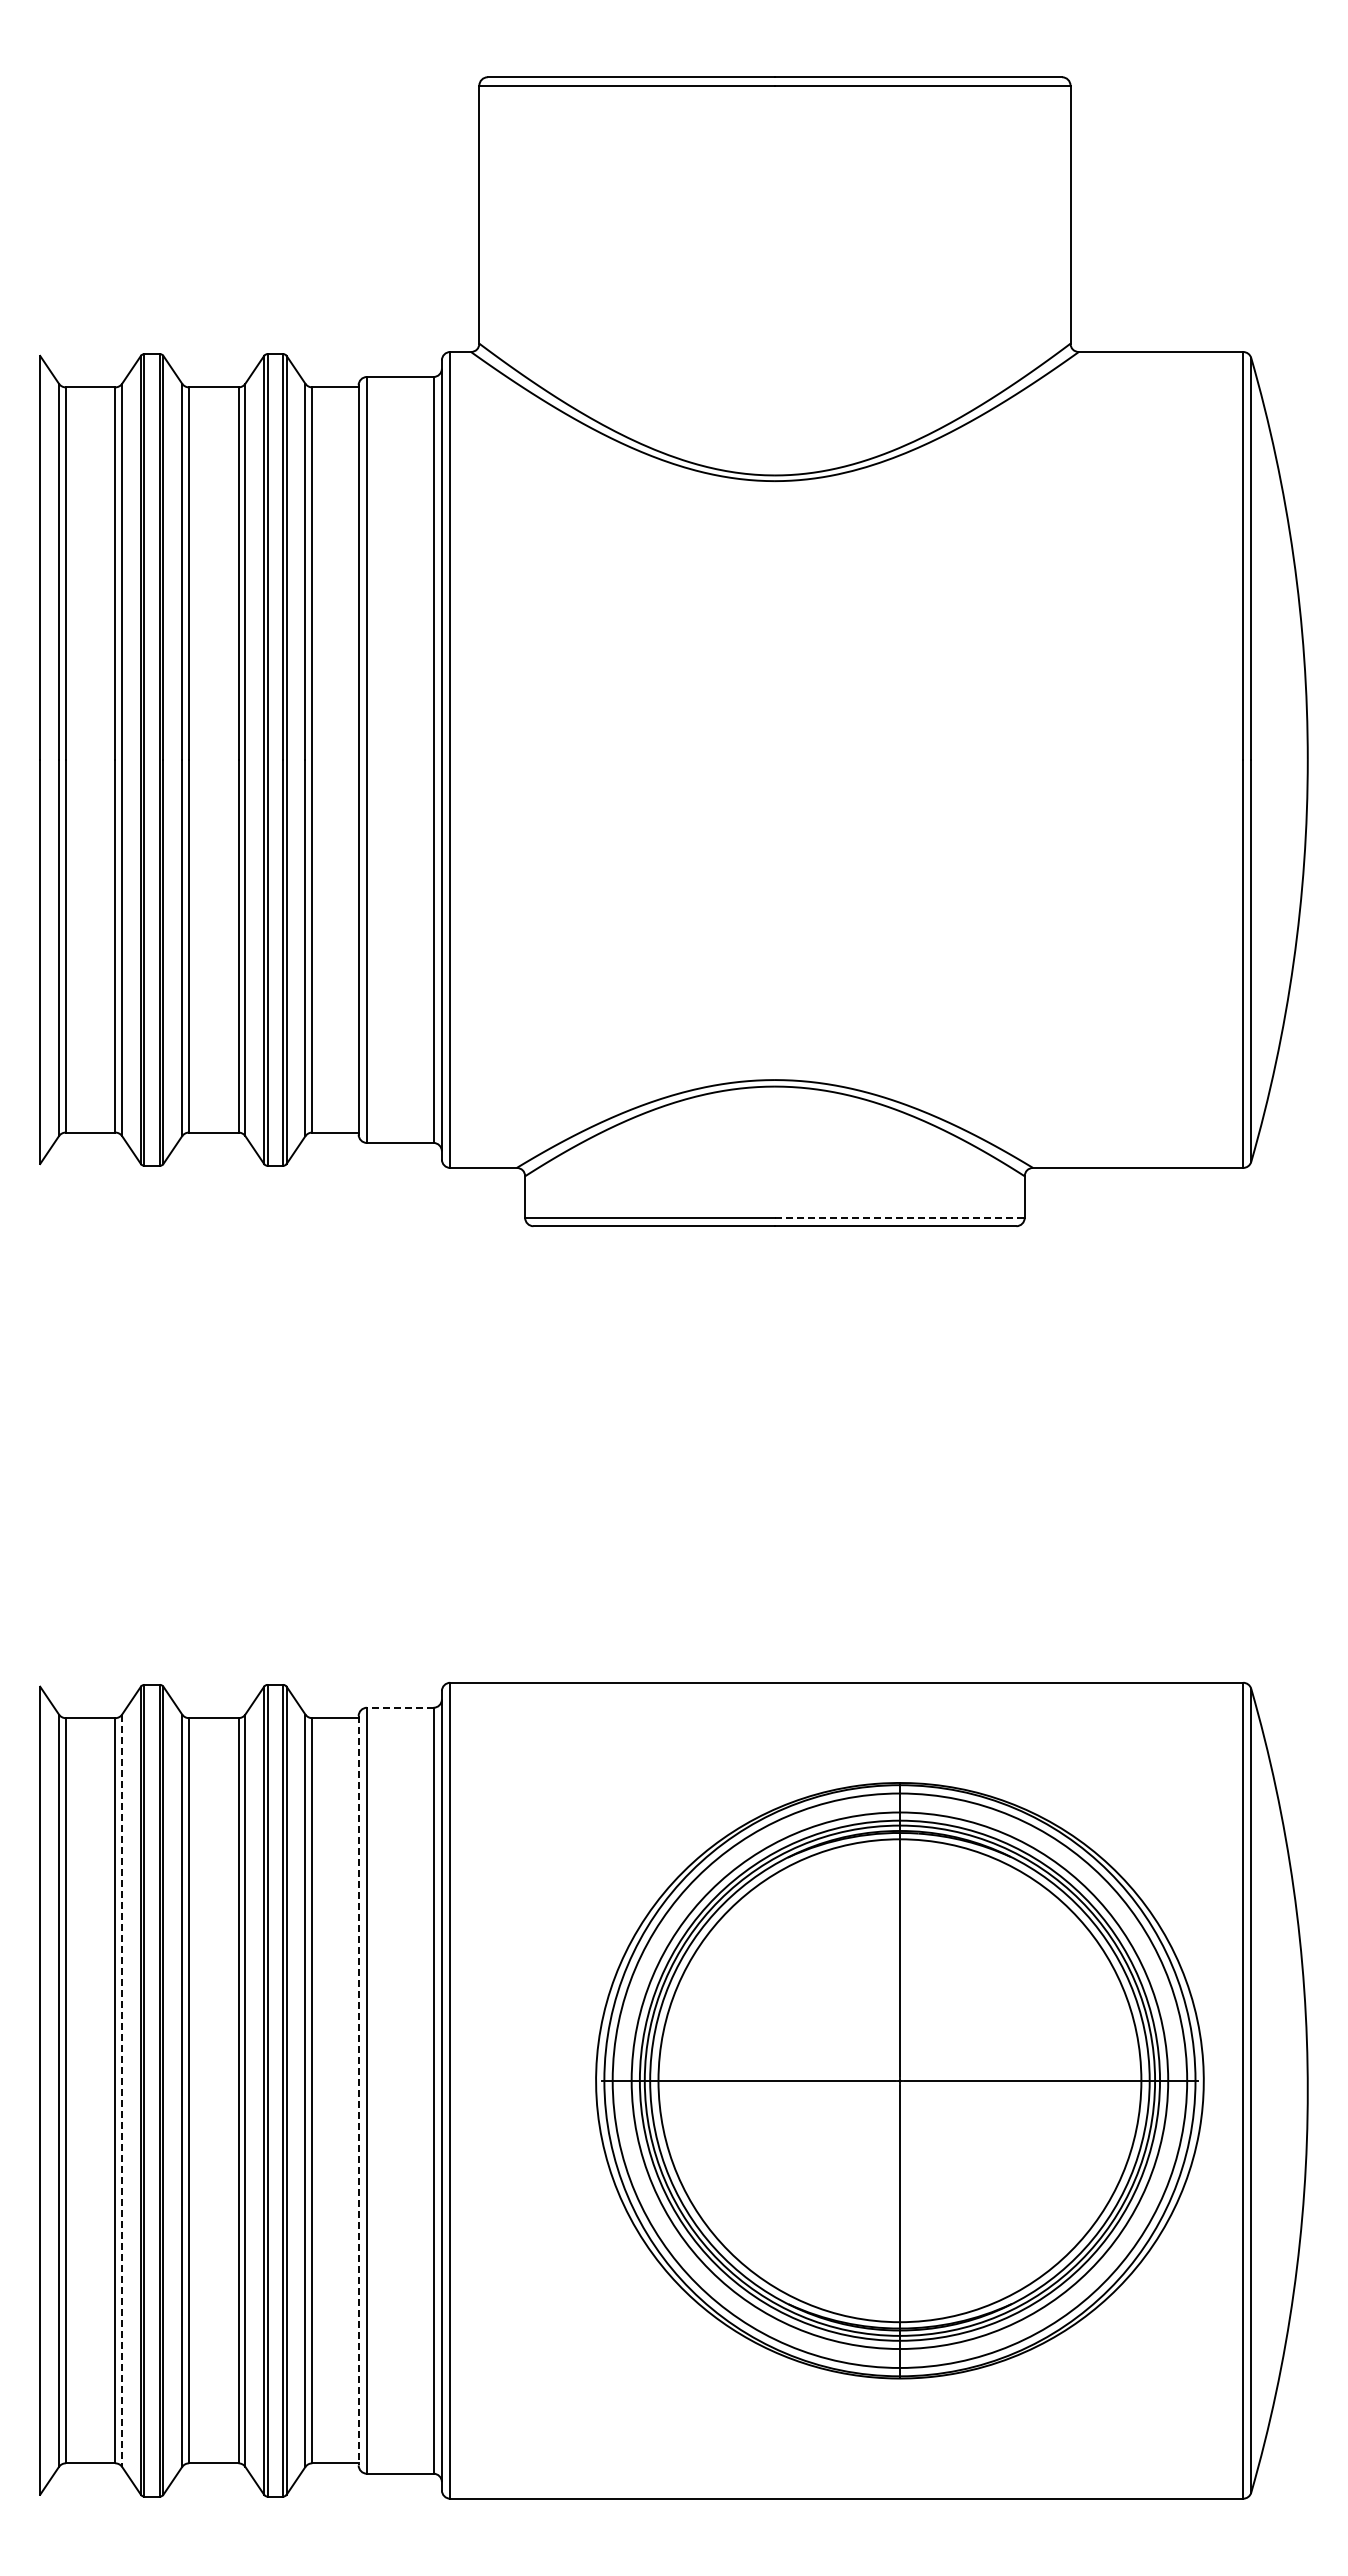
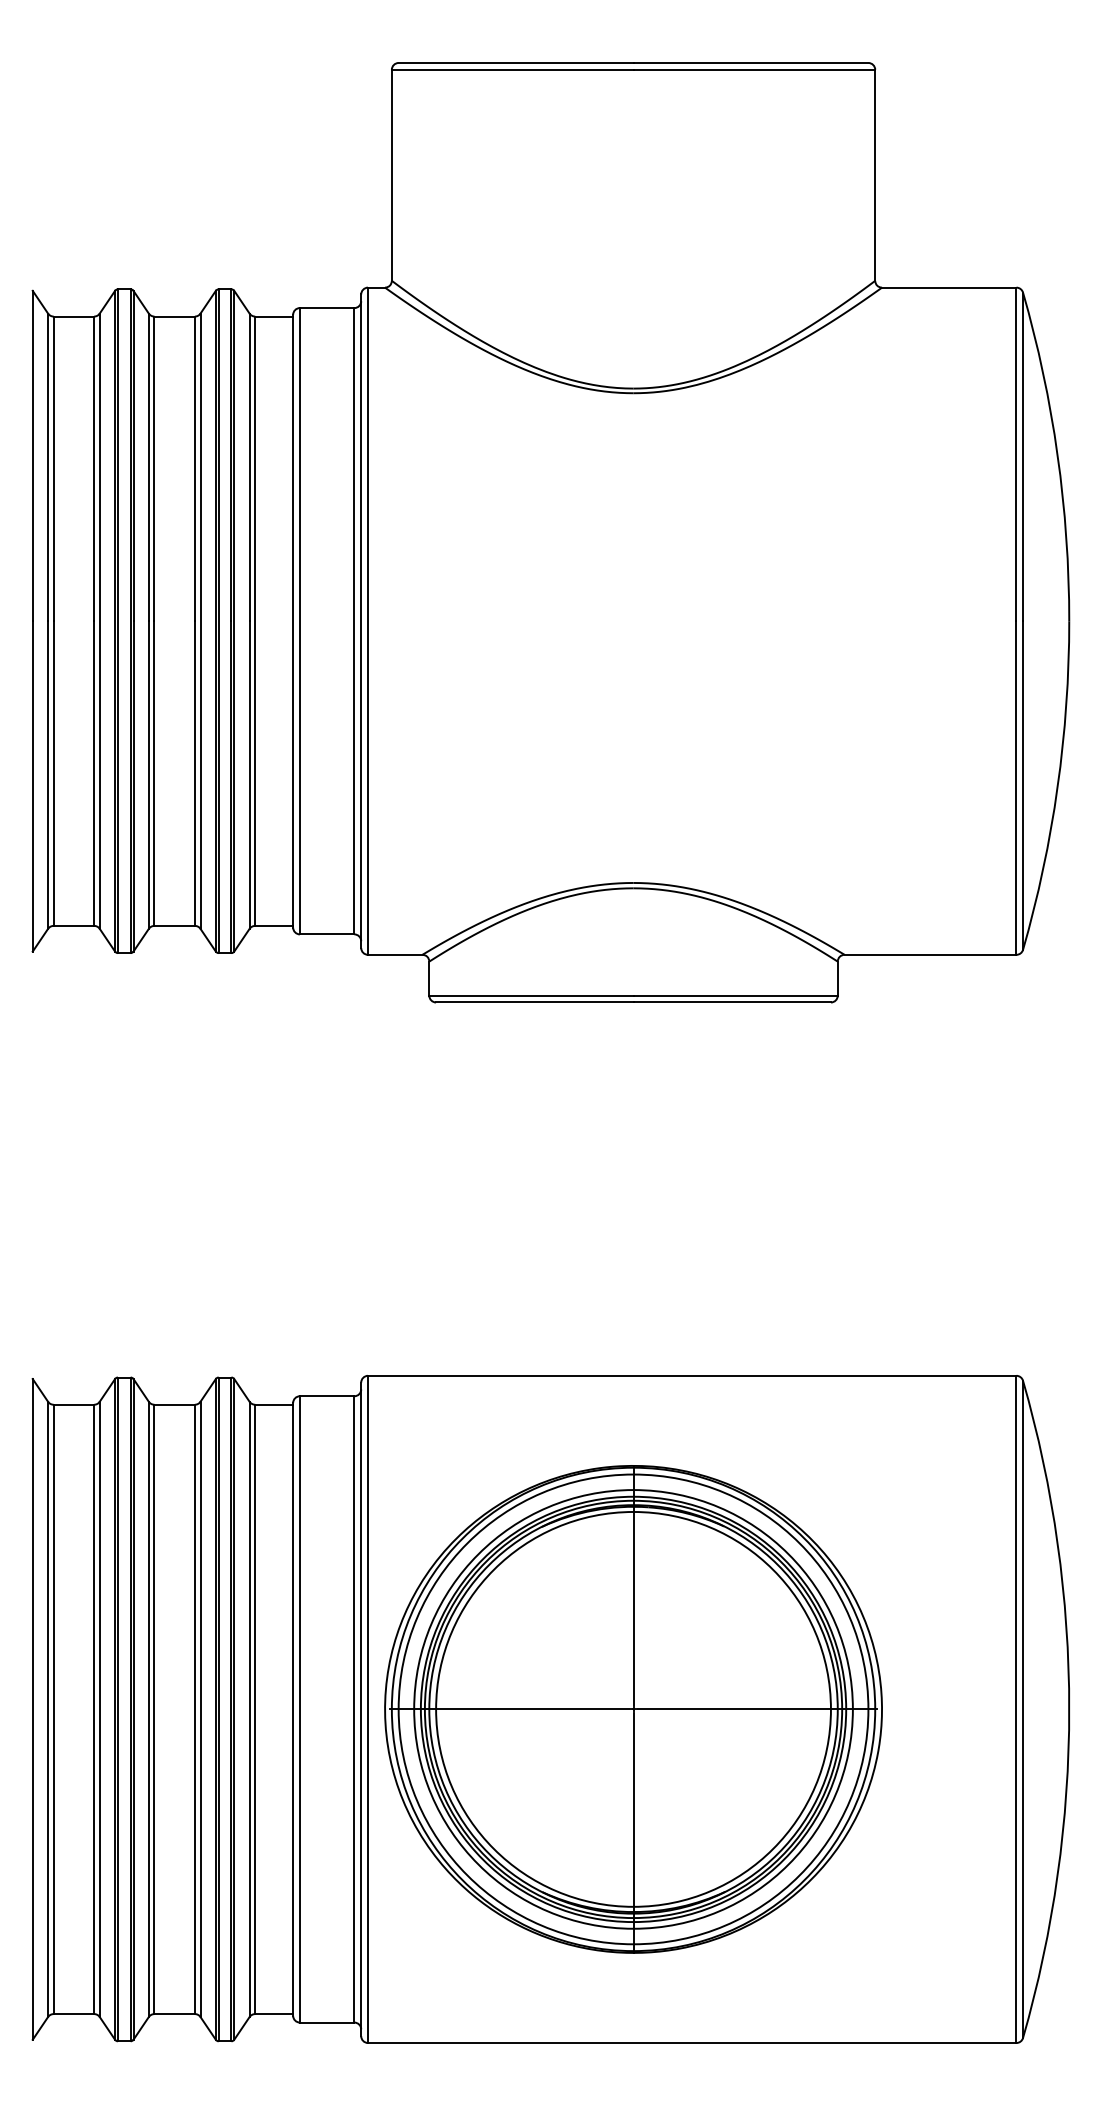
line: (899, 1217) -> (735, 995), dashed -> solid
line: (399, 1707) -> (326, 1396), dashed -> solid
part: (899, 2080) -> (633, 1709), moved
line: (358, 2090) -> (293, 1709), dashed -> solid
line: (122, 2091) -> (100, 1710), dashed -> solid

